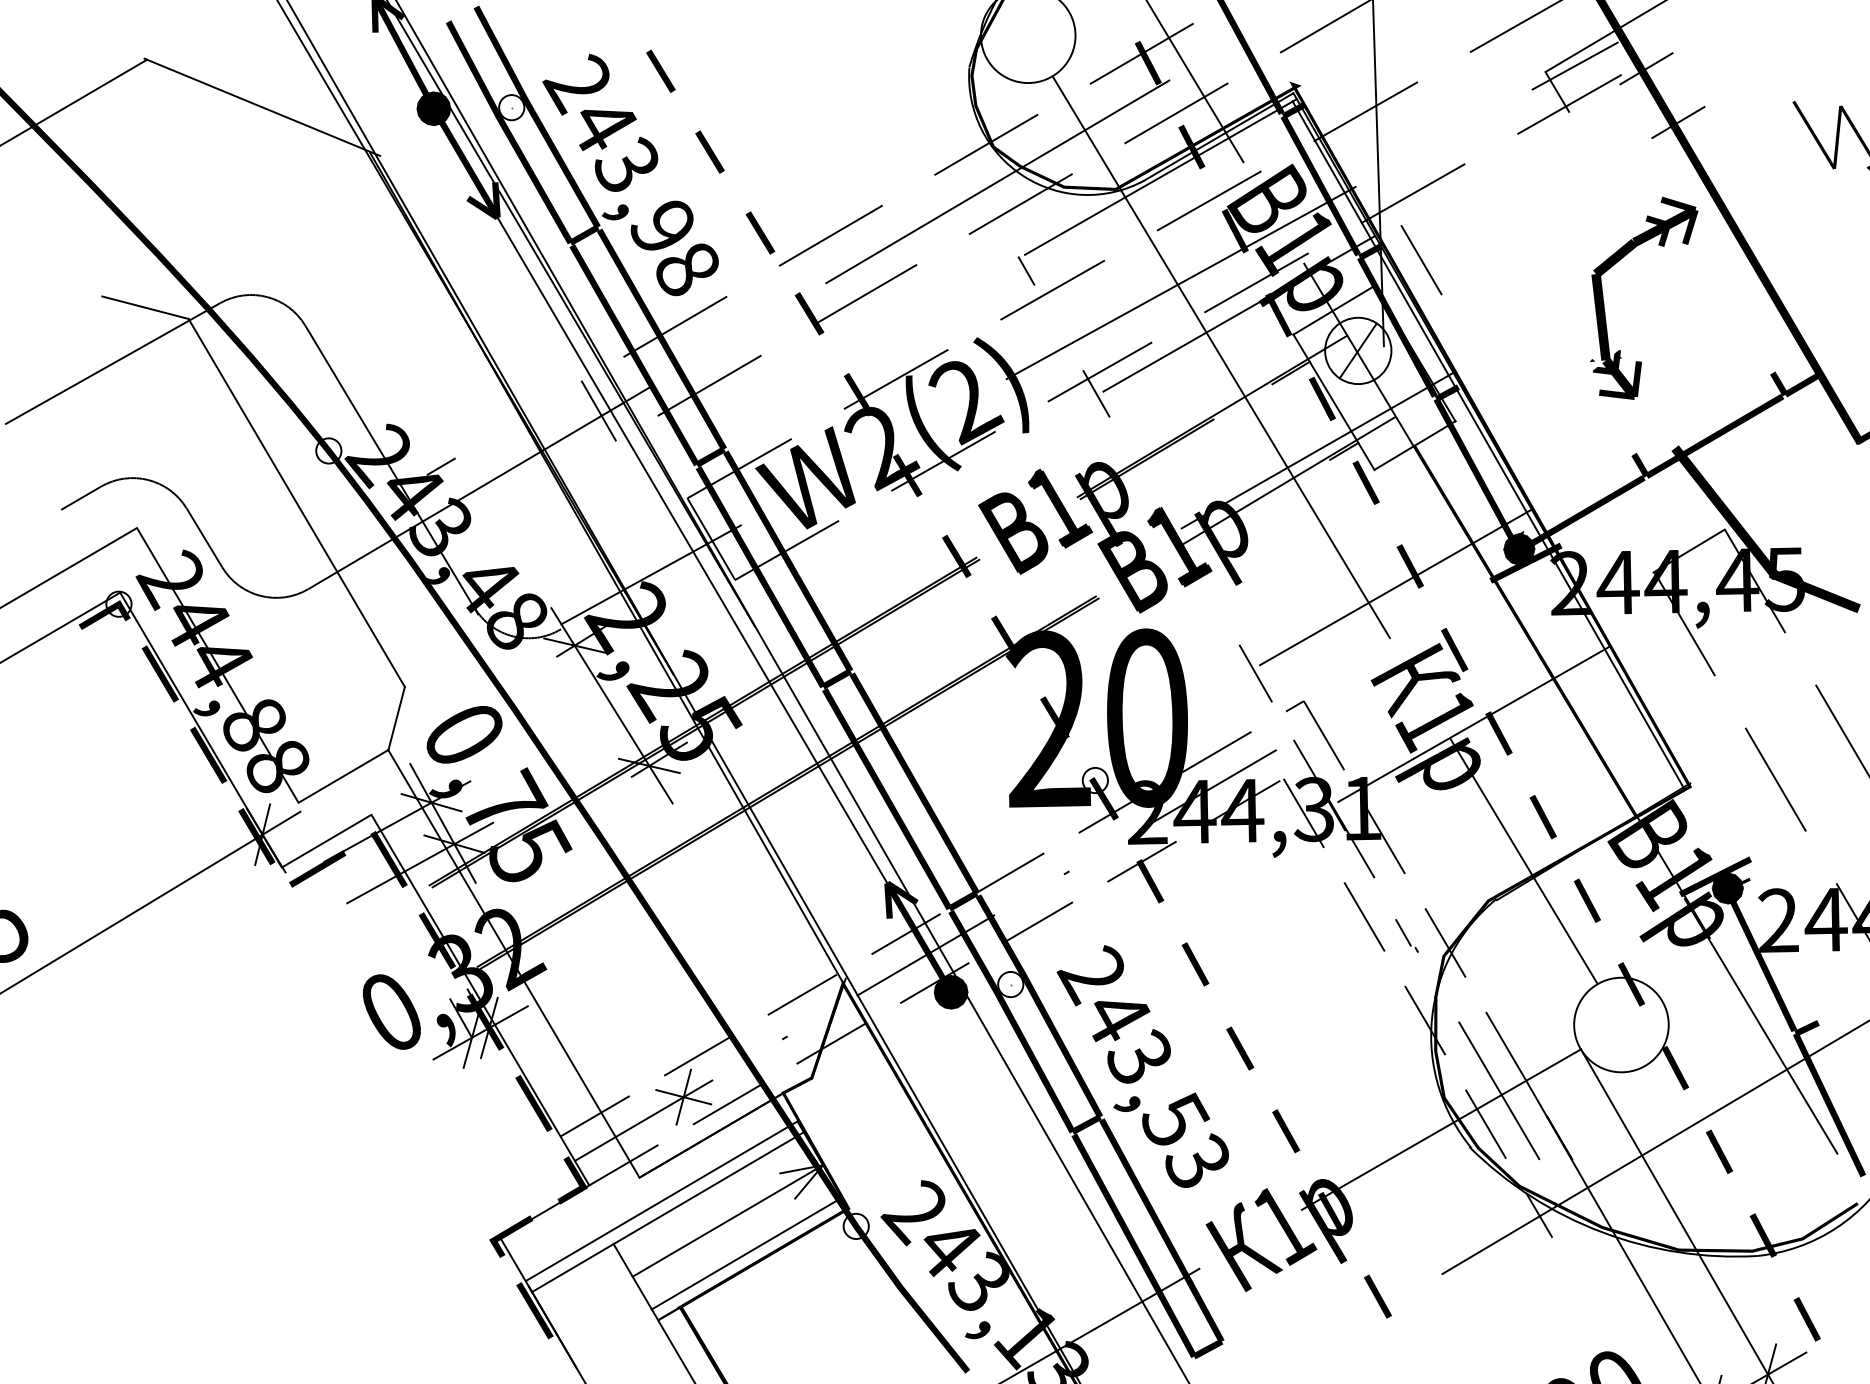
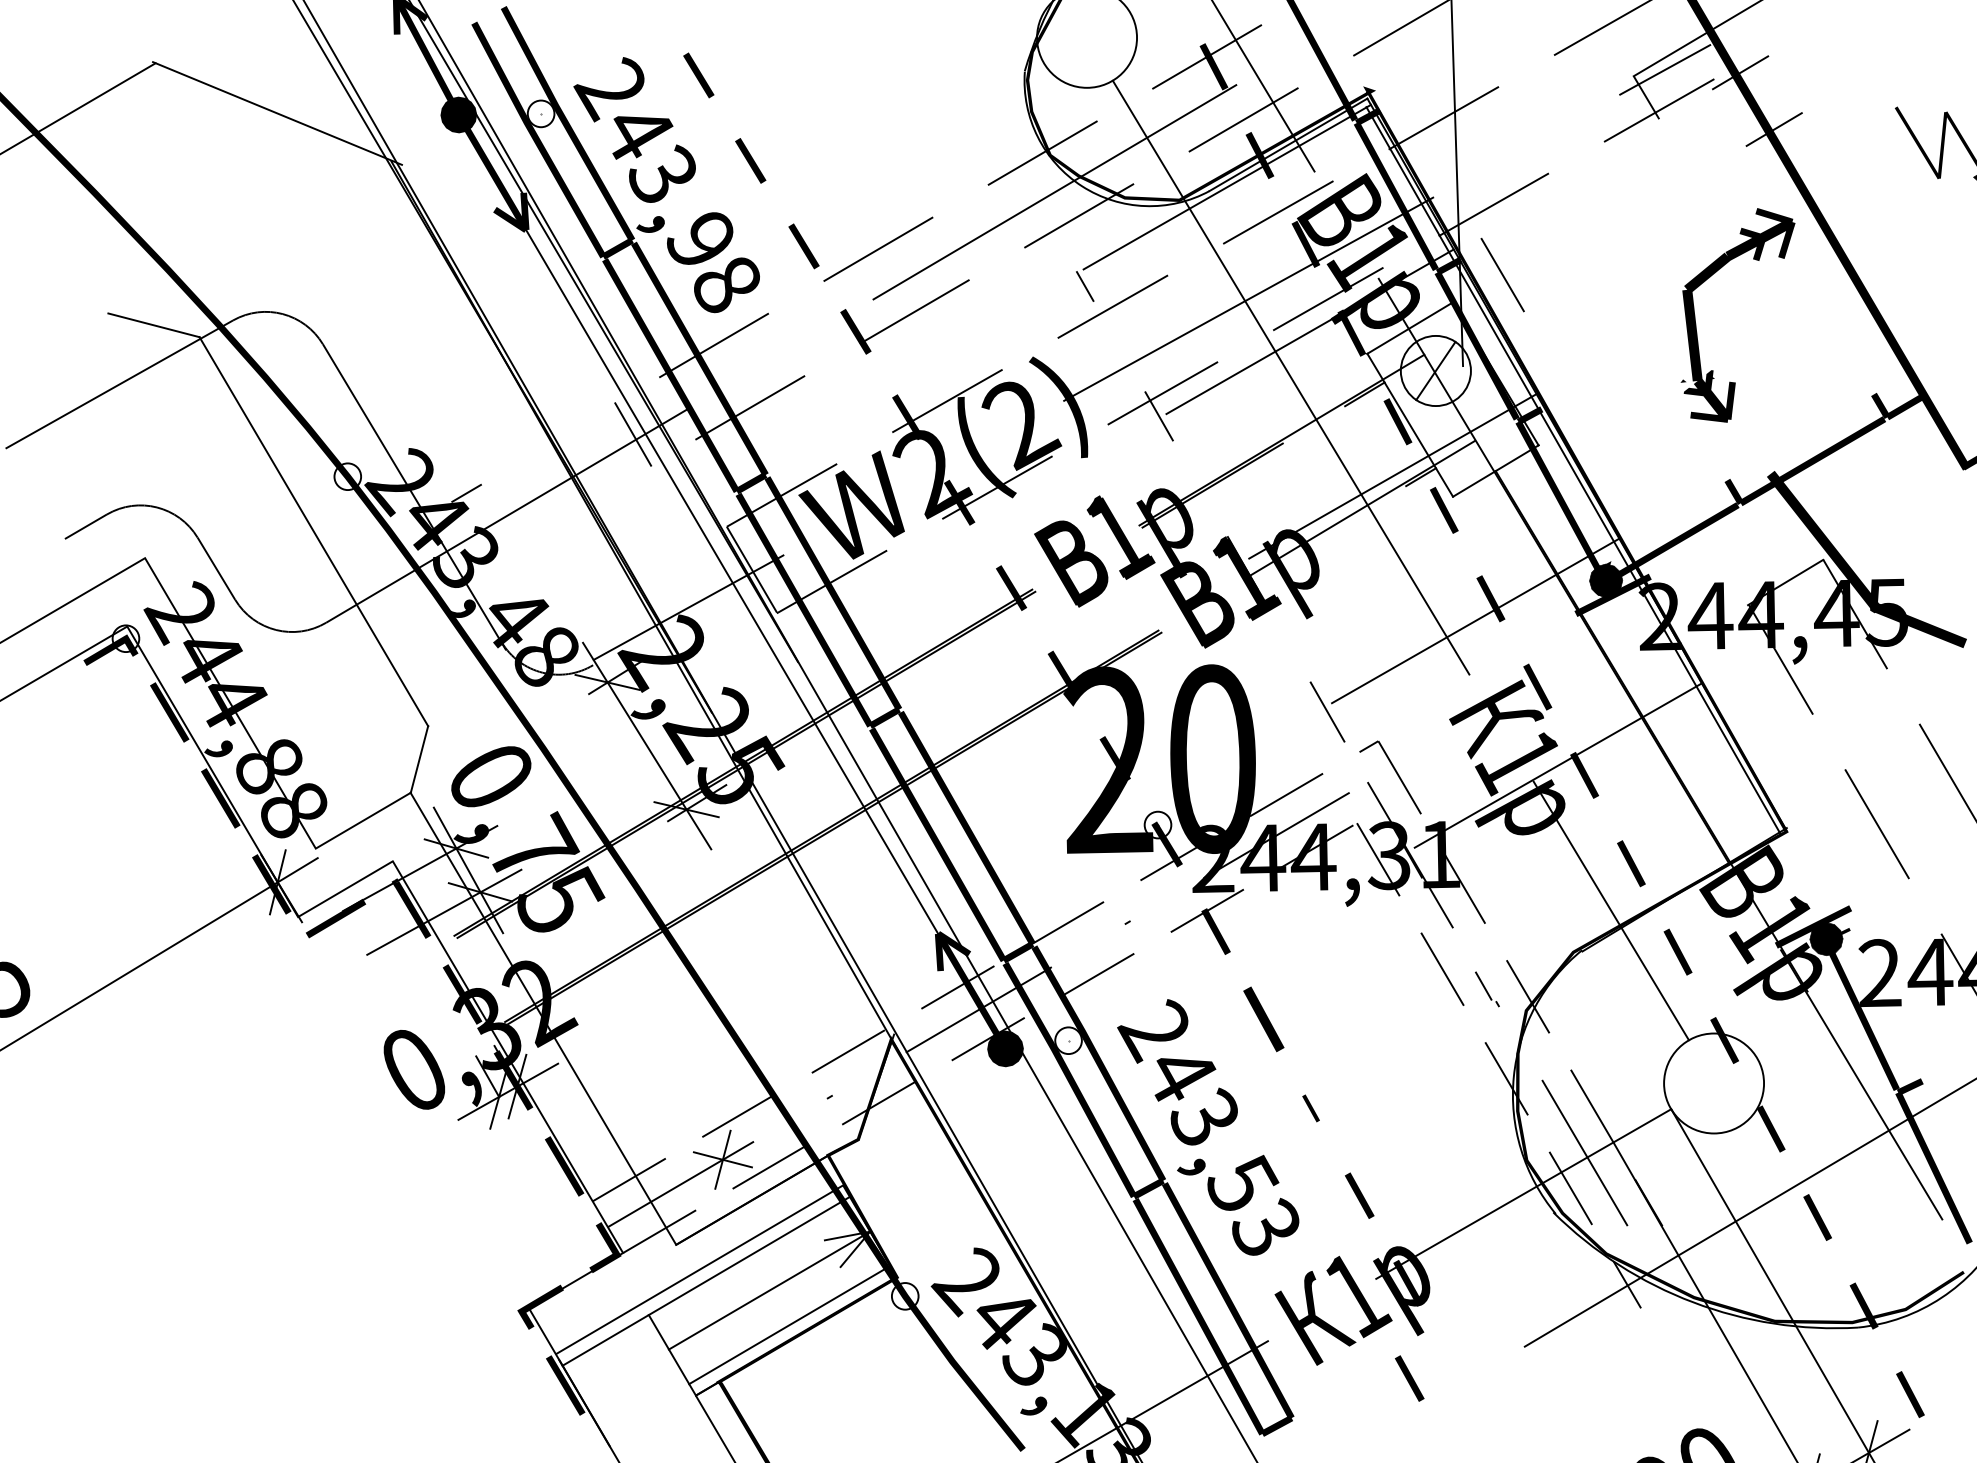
part: (1195, 964) -> (1263, 1019), size x1.4
part: (1239, 1048) -> (1310, 1108), size x0.6
part: (1377, 1296) -> (1409, 1378), moved

